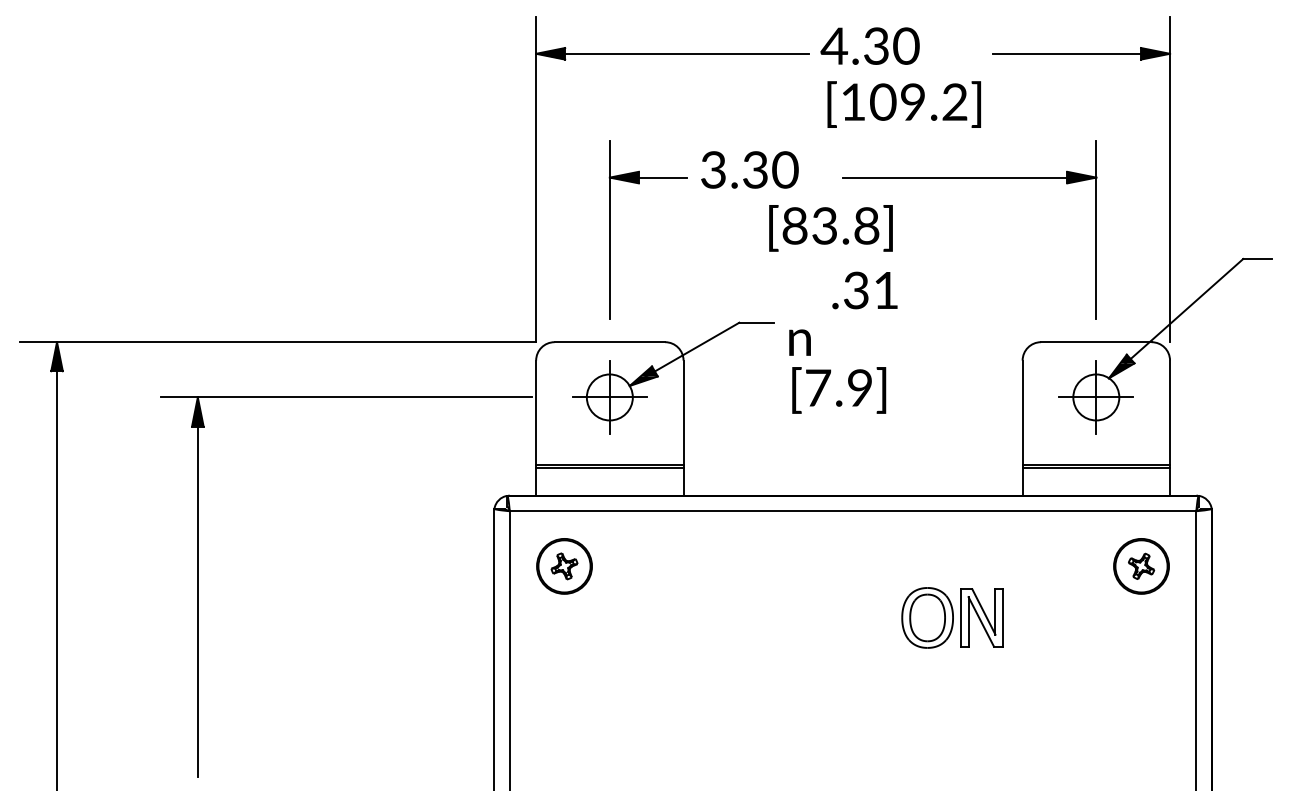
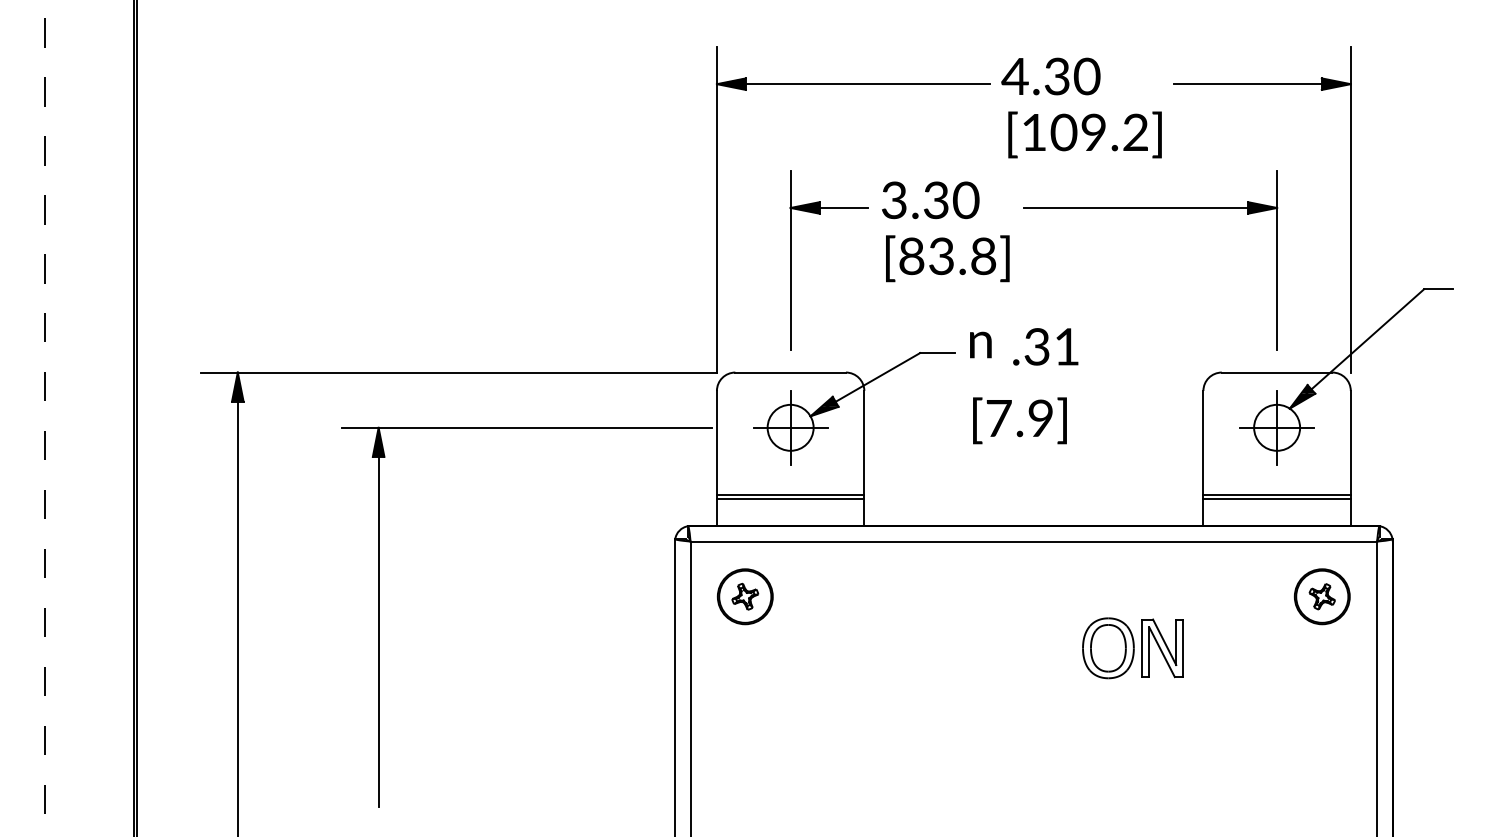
text: (830, 228) -> (947, 258), moved
text: (864, 290) -> (1045, 346), moved
text: (799, 342) -> (980, 344), moved

